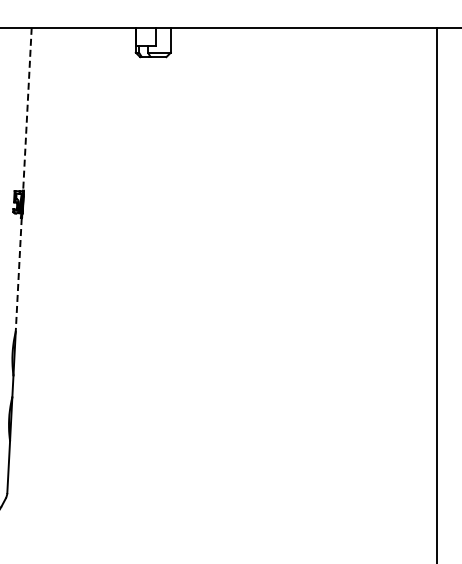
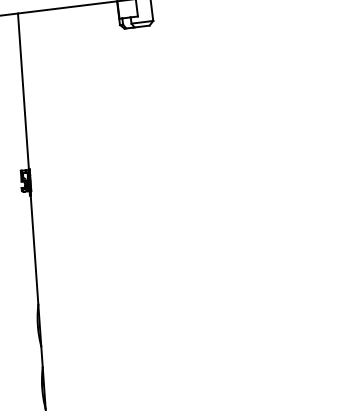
line: (27, 109) -> (23, 91), dashed -> solid
line: (18, 274) -> (34, 249), dashed -> solid

